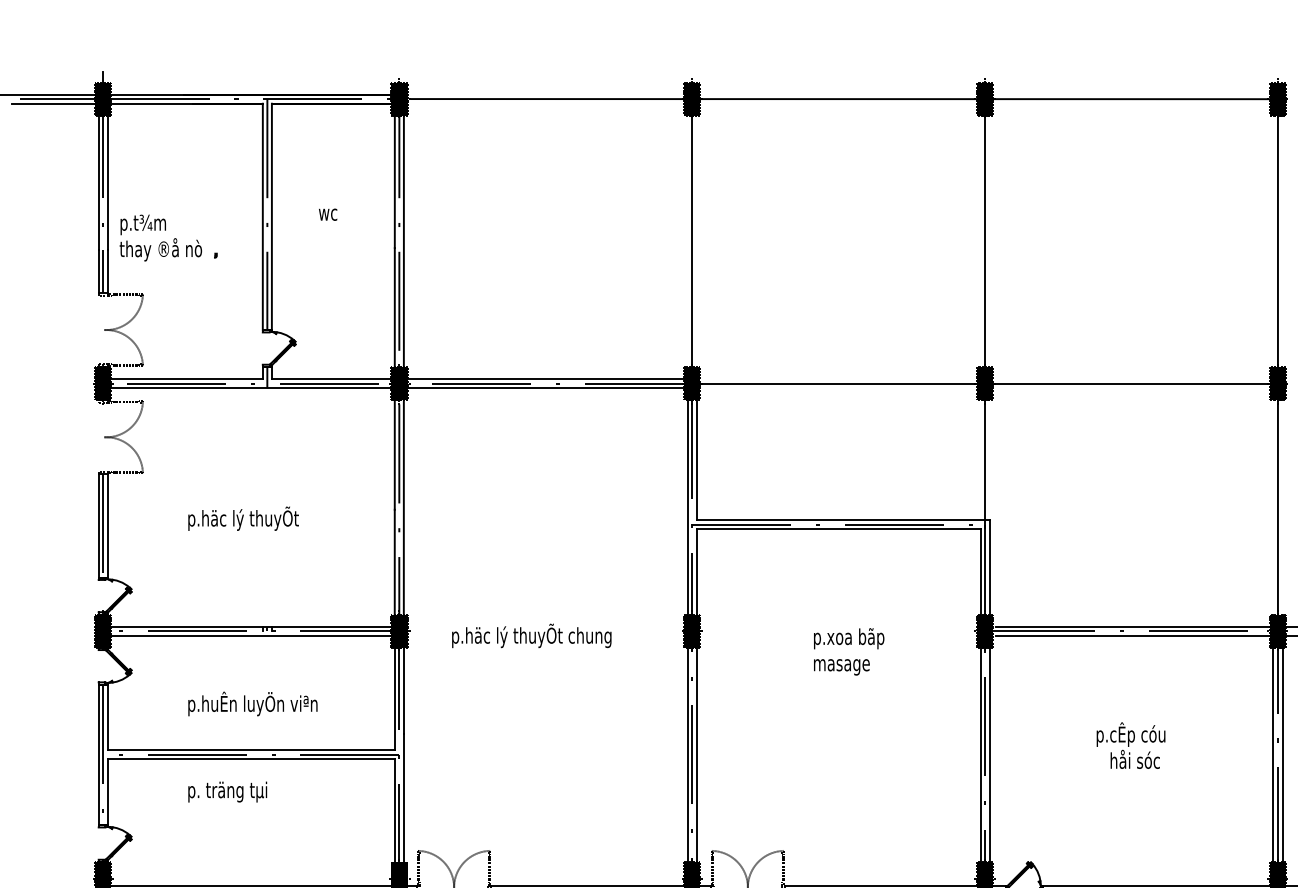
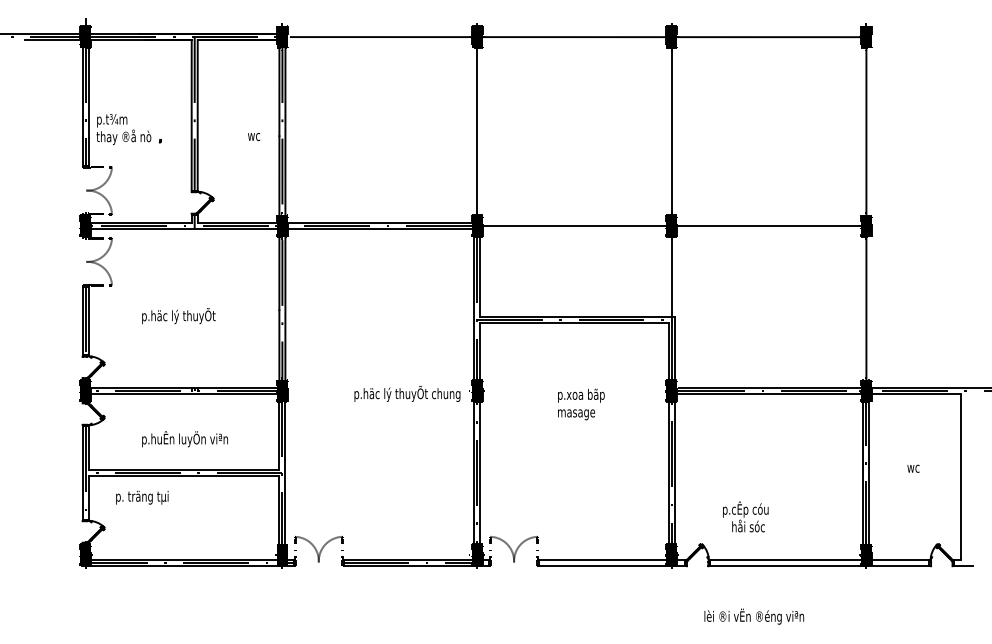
text: (328, 215) -> (254, 137), moved
text: (531, 635) -> (407, 393), moved
text: (1130, 745) -> (745, 516), moved
text: (227, 791) -> (142, 497), moved

